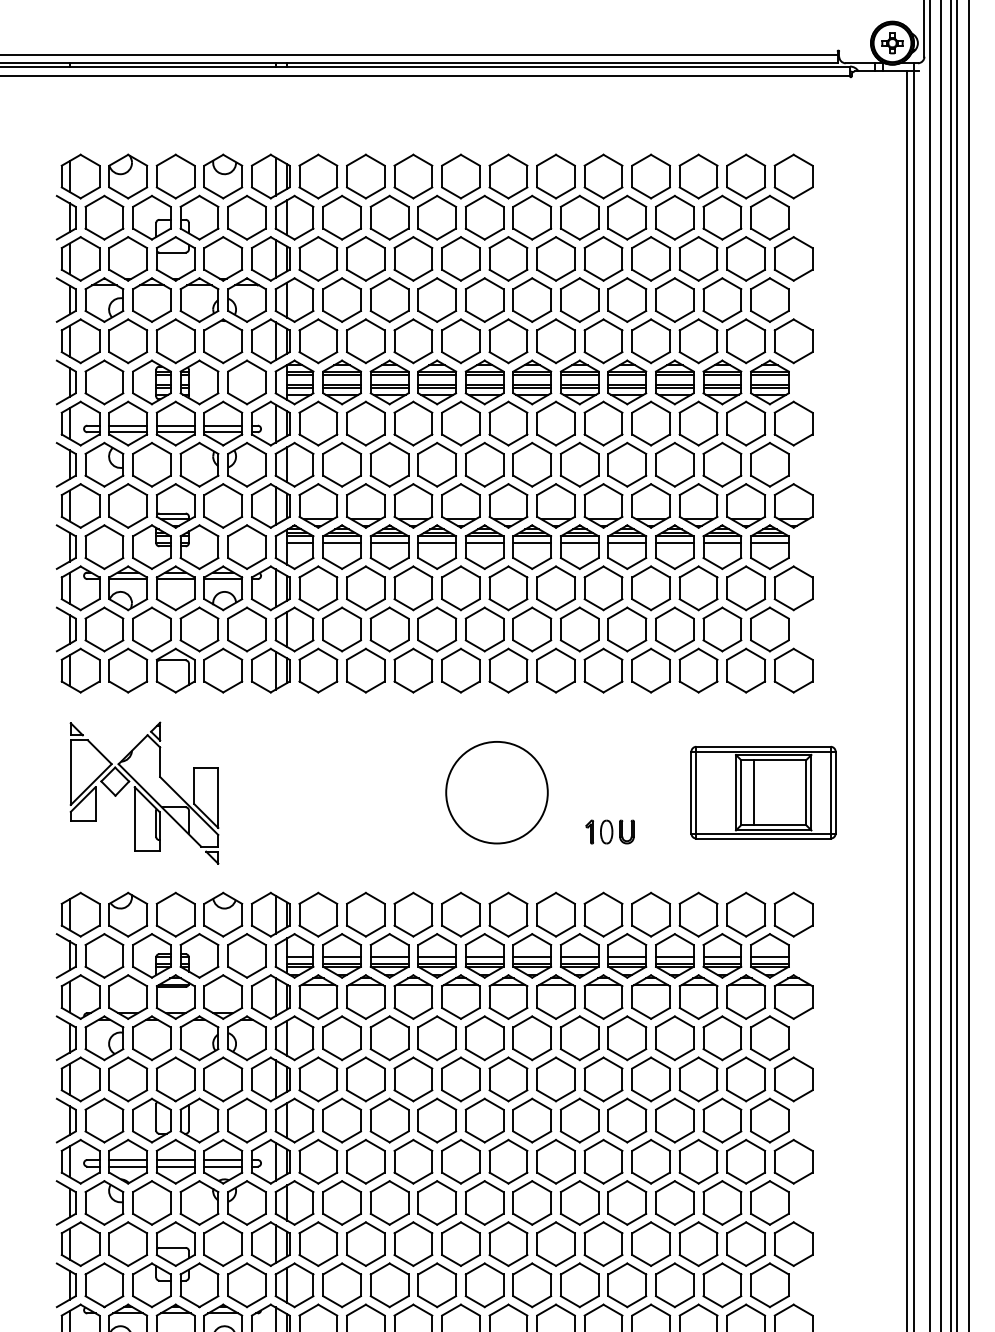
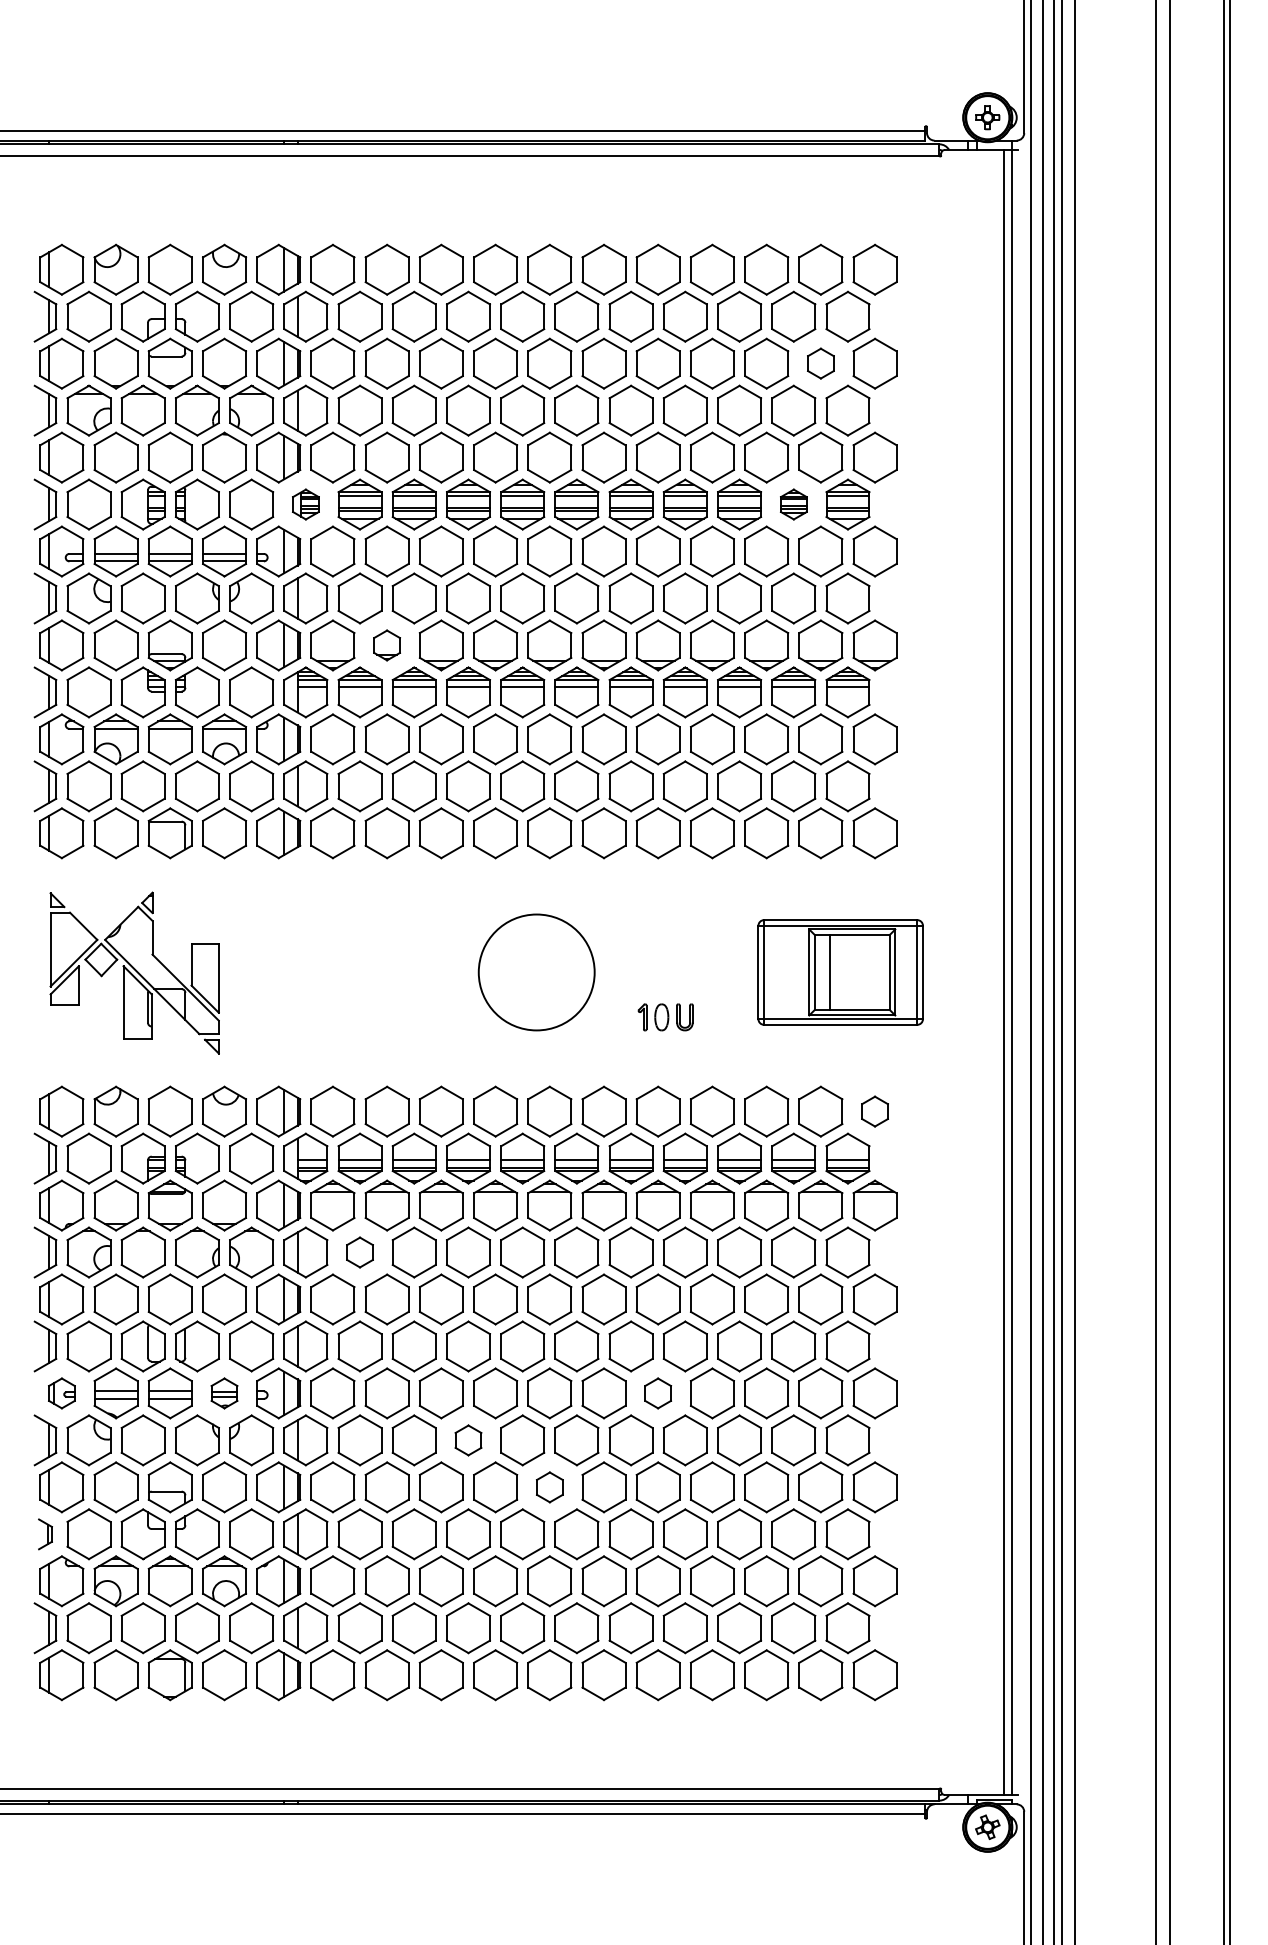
part: (745, 258) -> (820, 363), size x0.6
part: (294, 382) -> (305, 504), size x0.6
part: (722, 382) -> (793, 504), size x0.6
part: (365, 505) -> (386, 645), size x0.6
part: (793, 914) -> (874, 1111), size x0.6
part: (341, 1038) -> (359, 1252), size x0.6
part: (80, 1161) -> (61, 1393), size x0.6
part: (223, 1161) -> (224, 1393), size x0.6
part: (602, 1161) -> (657, 1393), size x0.6
part: (437, 1203) -> (468, 1440), size x0.6
part: (508, 1244) -> (549, 1487), size x0.6
part: (66, 1285) -> (45, 1534), size x0.6

